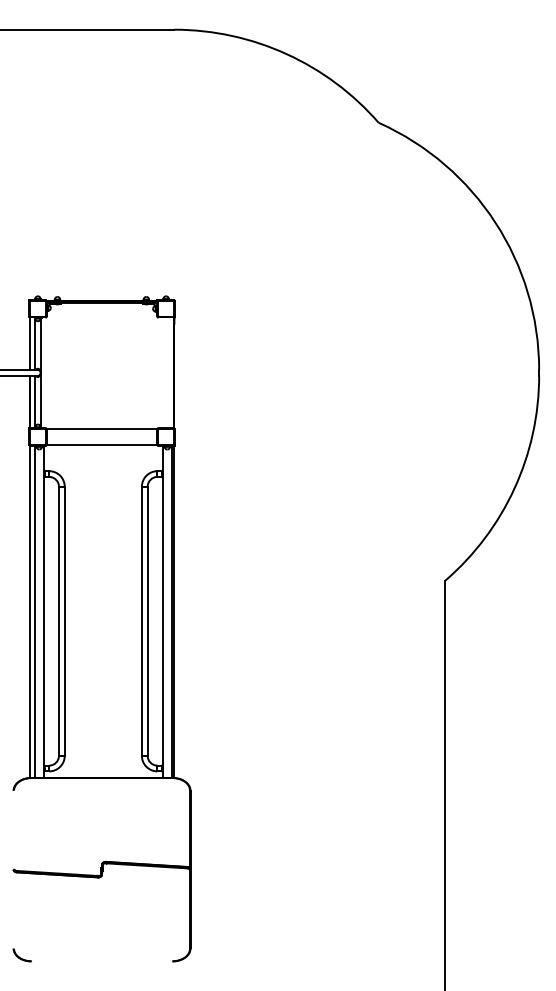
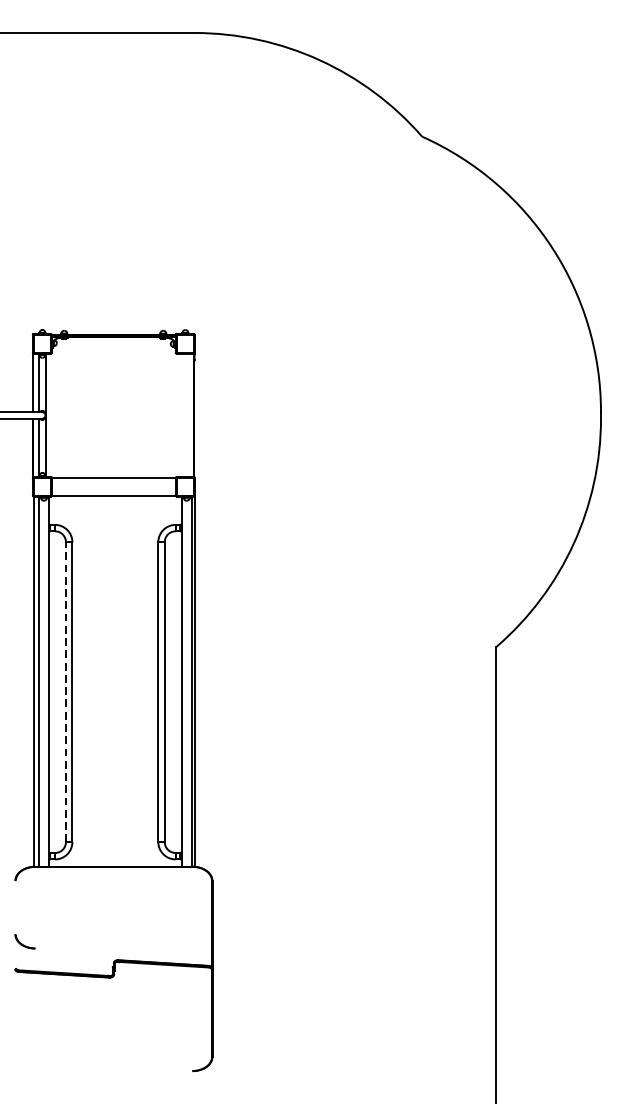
line: (58, 621) -> (65, 692), solid -> dashed
part: (21, 955) -> (24, 942), moved

